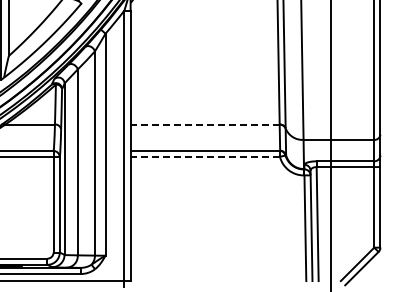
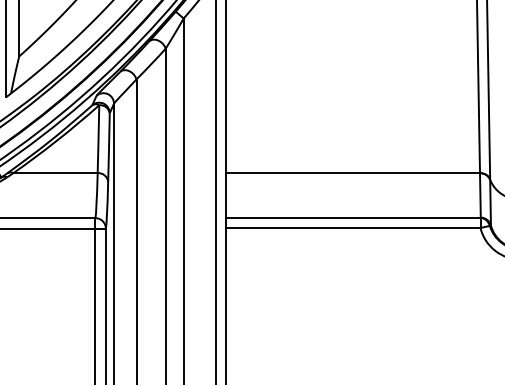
line: (205, 124) -> (353, 173), dashed -> solid
line: (205, 156) -> (353, 227), dashed -> solid

